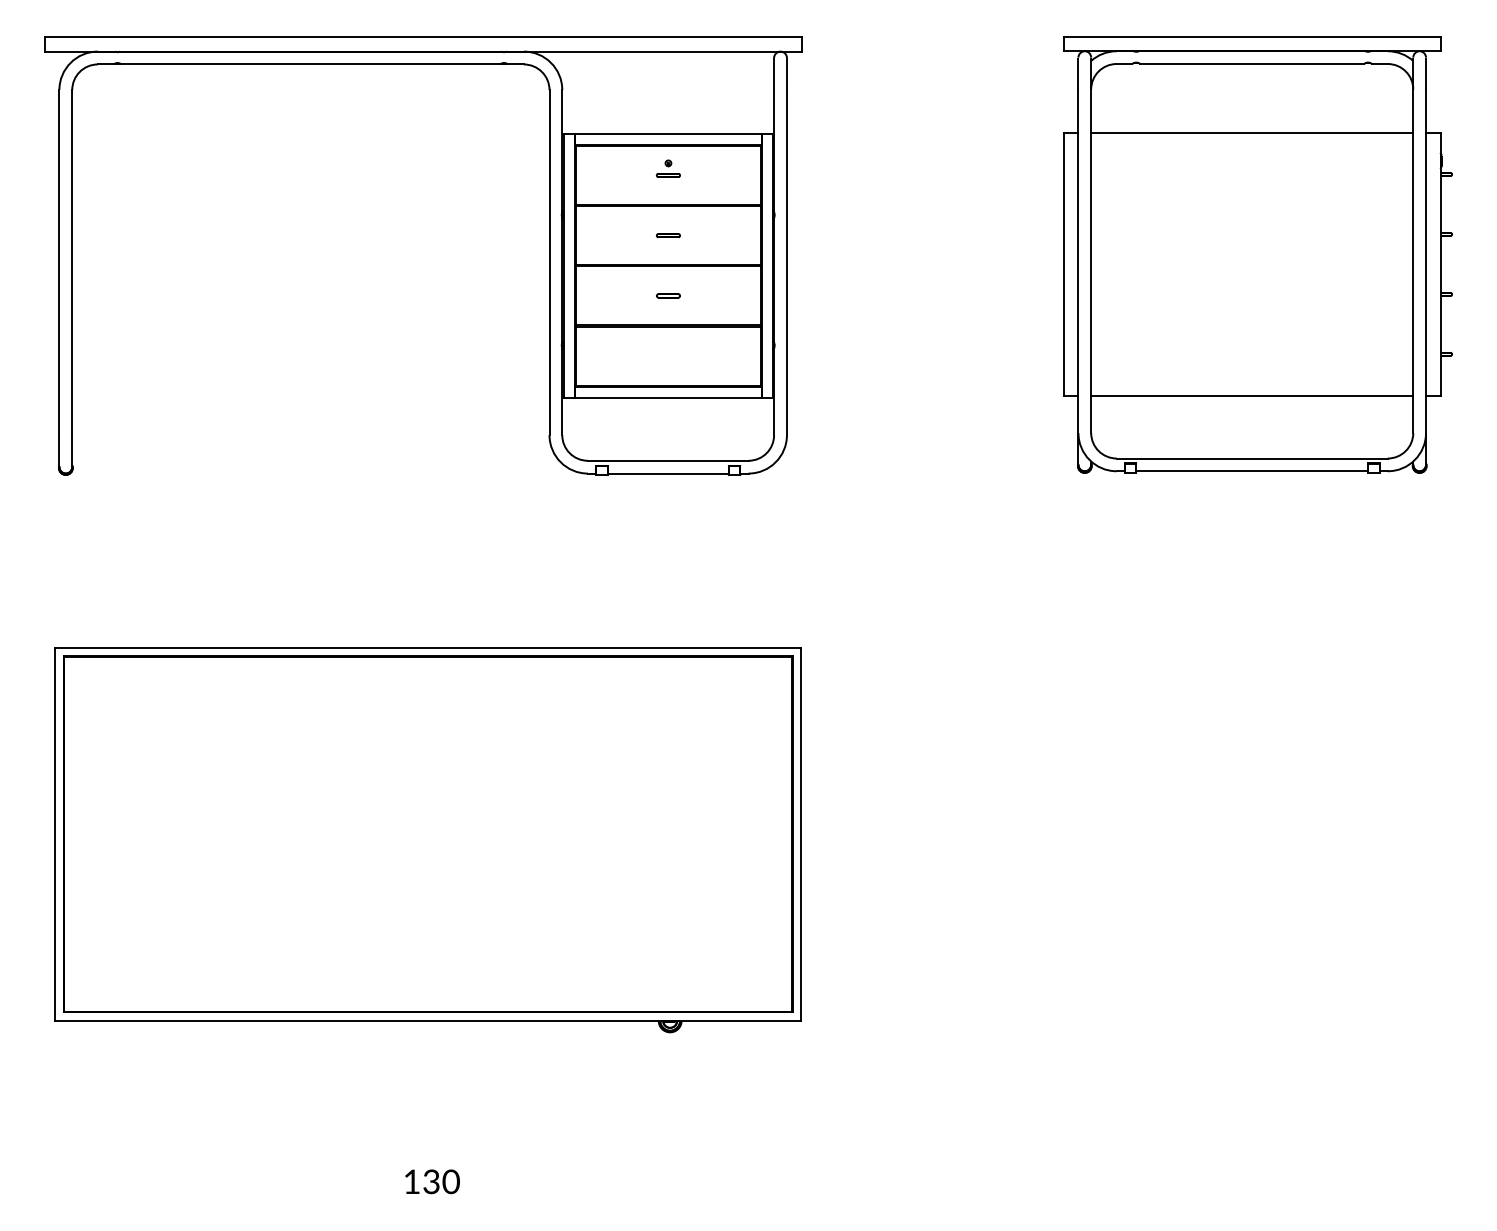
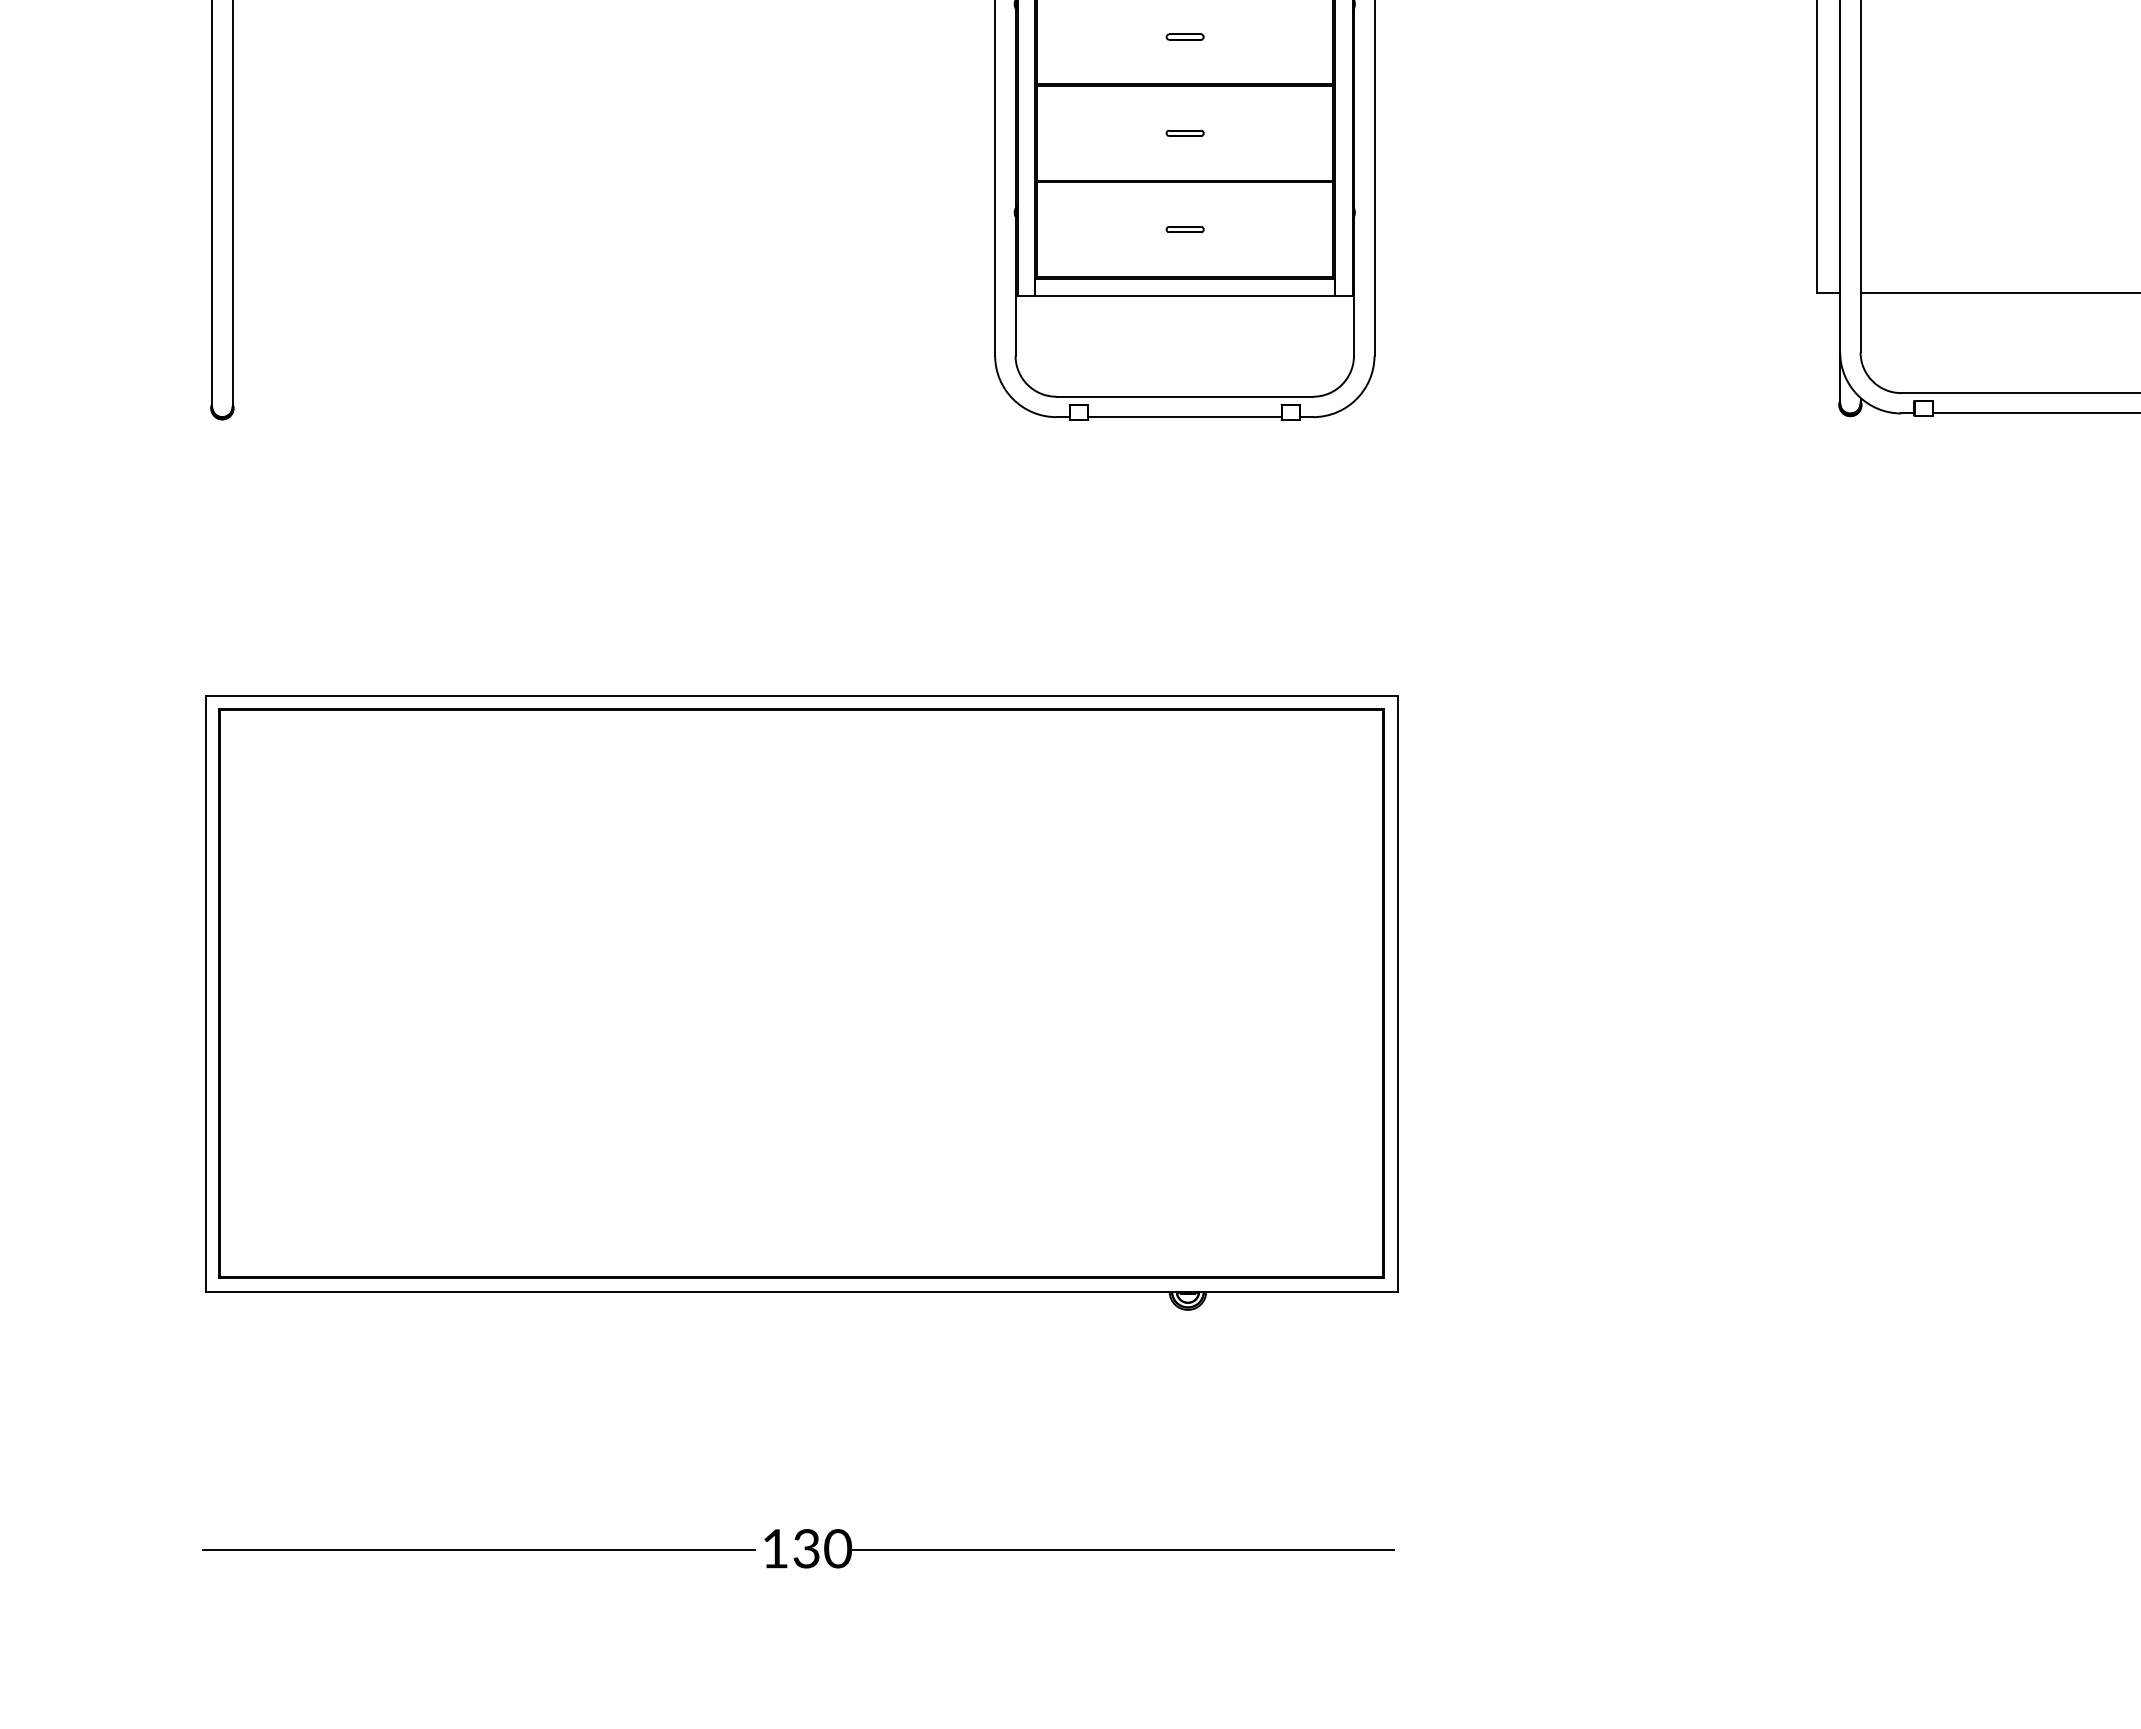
part: (668, 355) -> (1185, 228), added
line: (226, 1182) -> (479, 1549), added
line: (629, 1182) -> (1122, 1549), added

